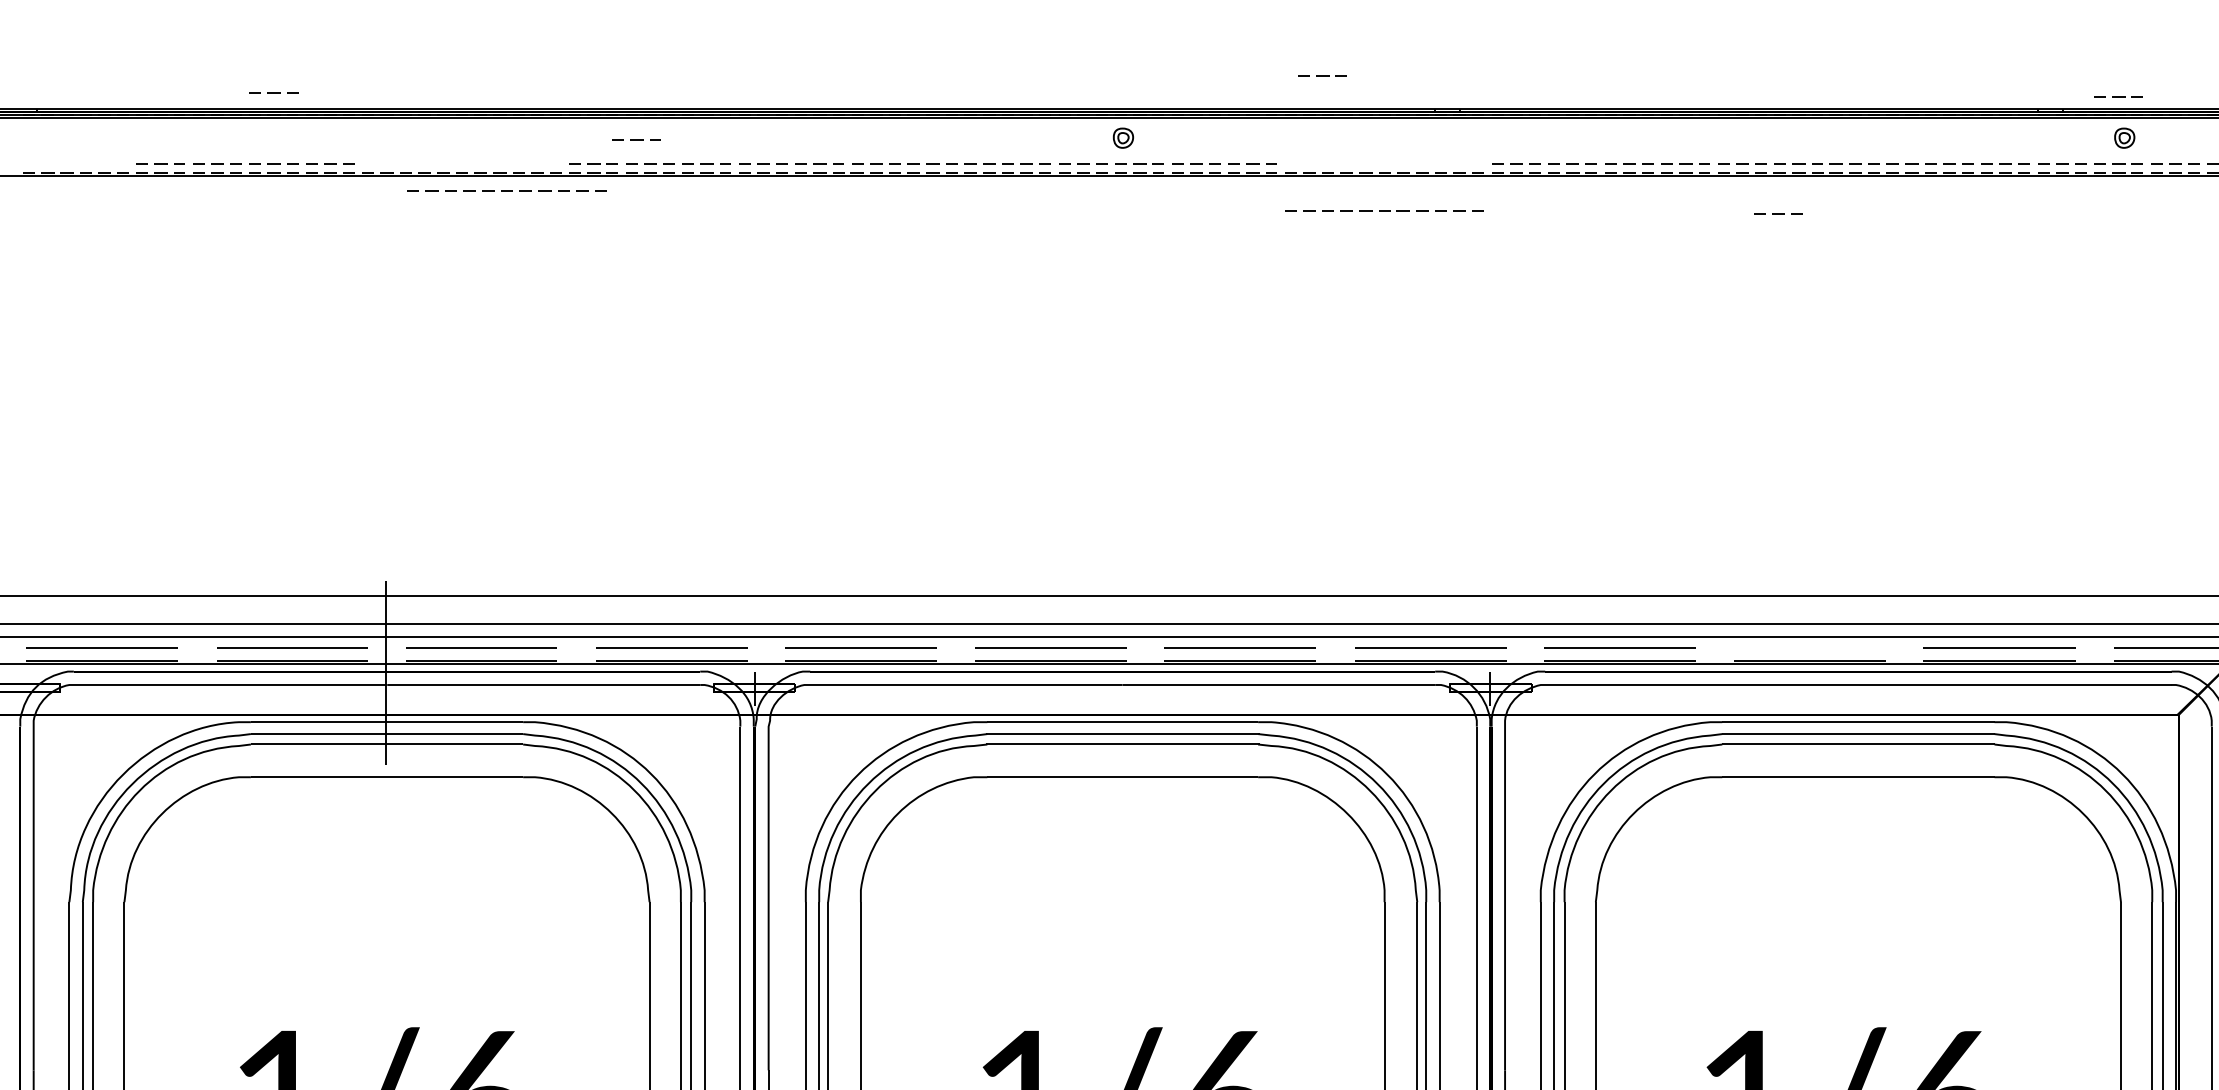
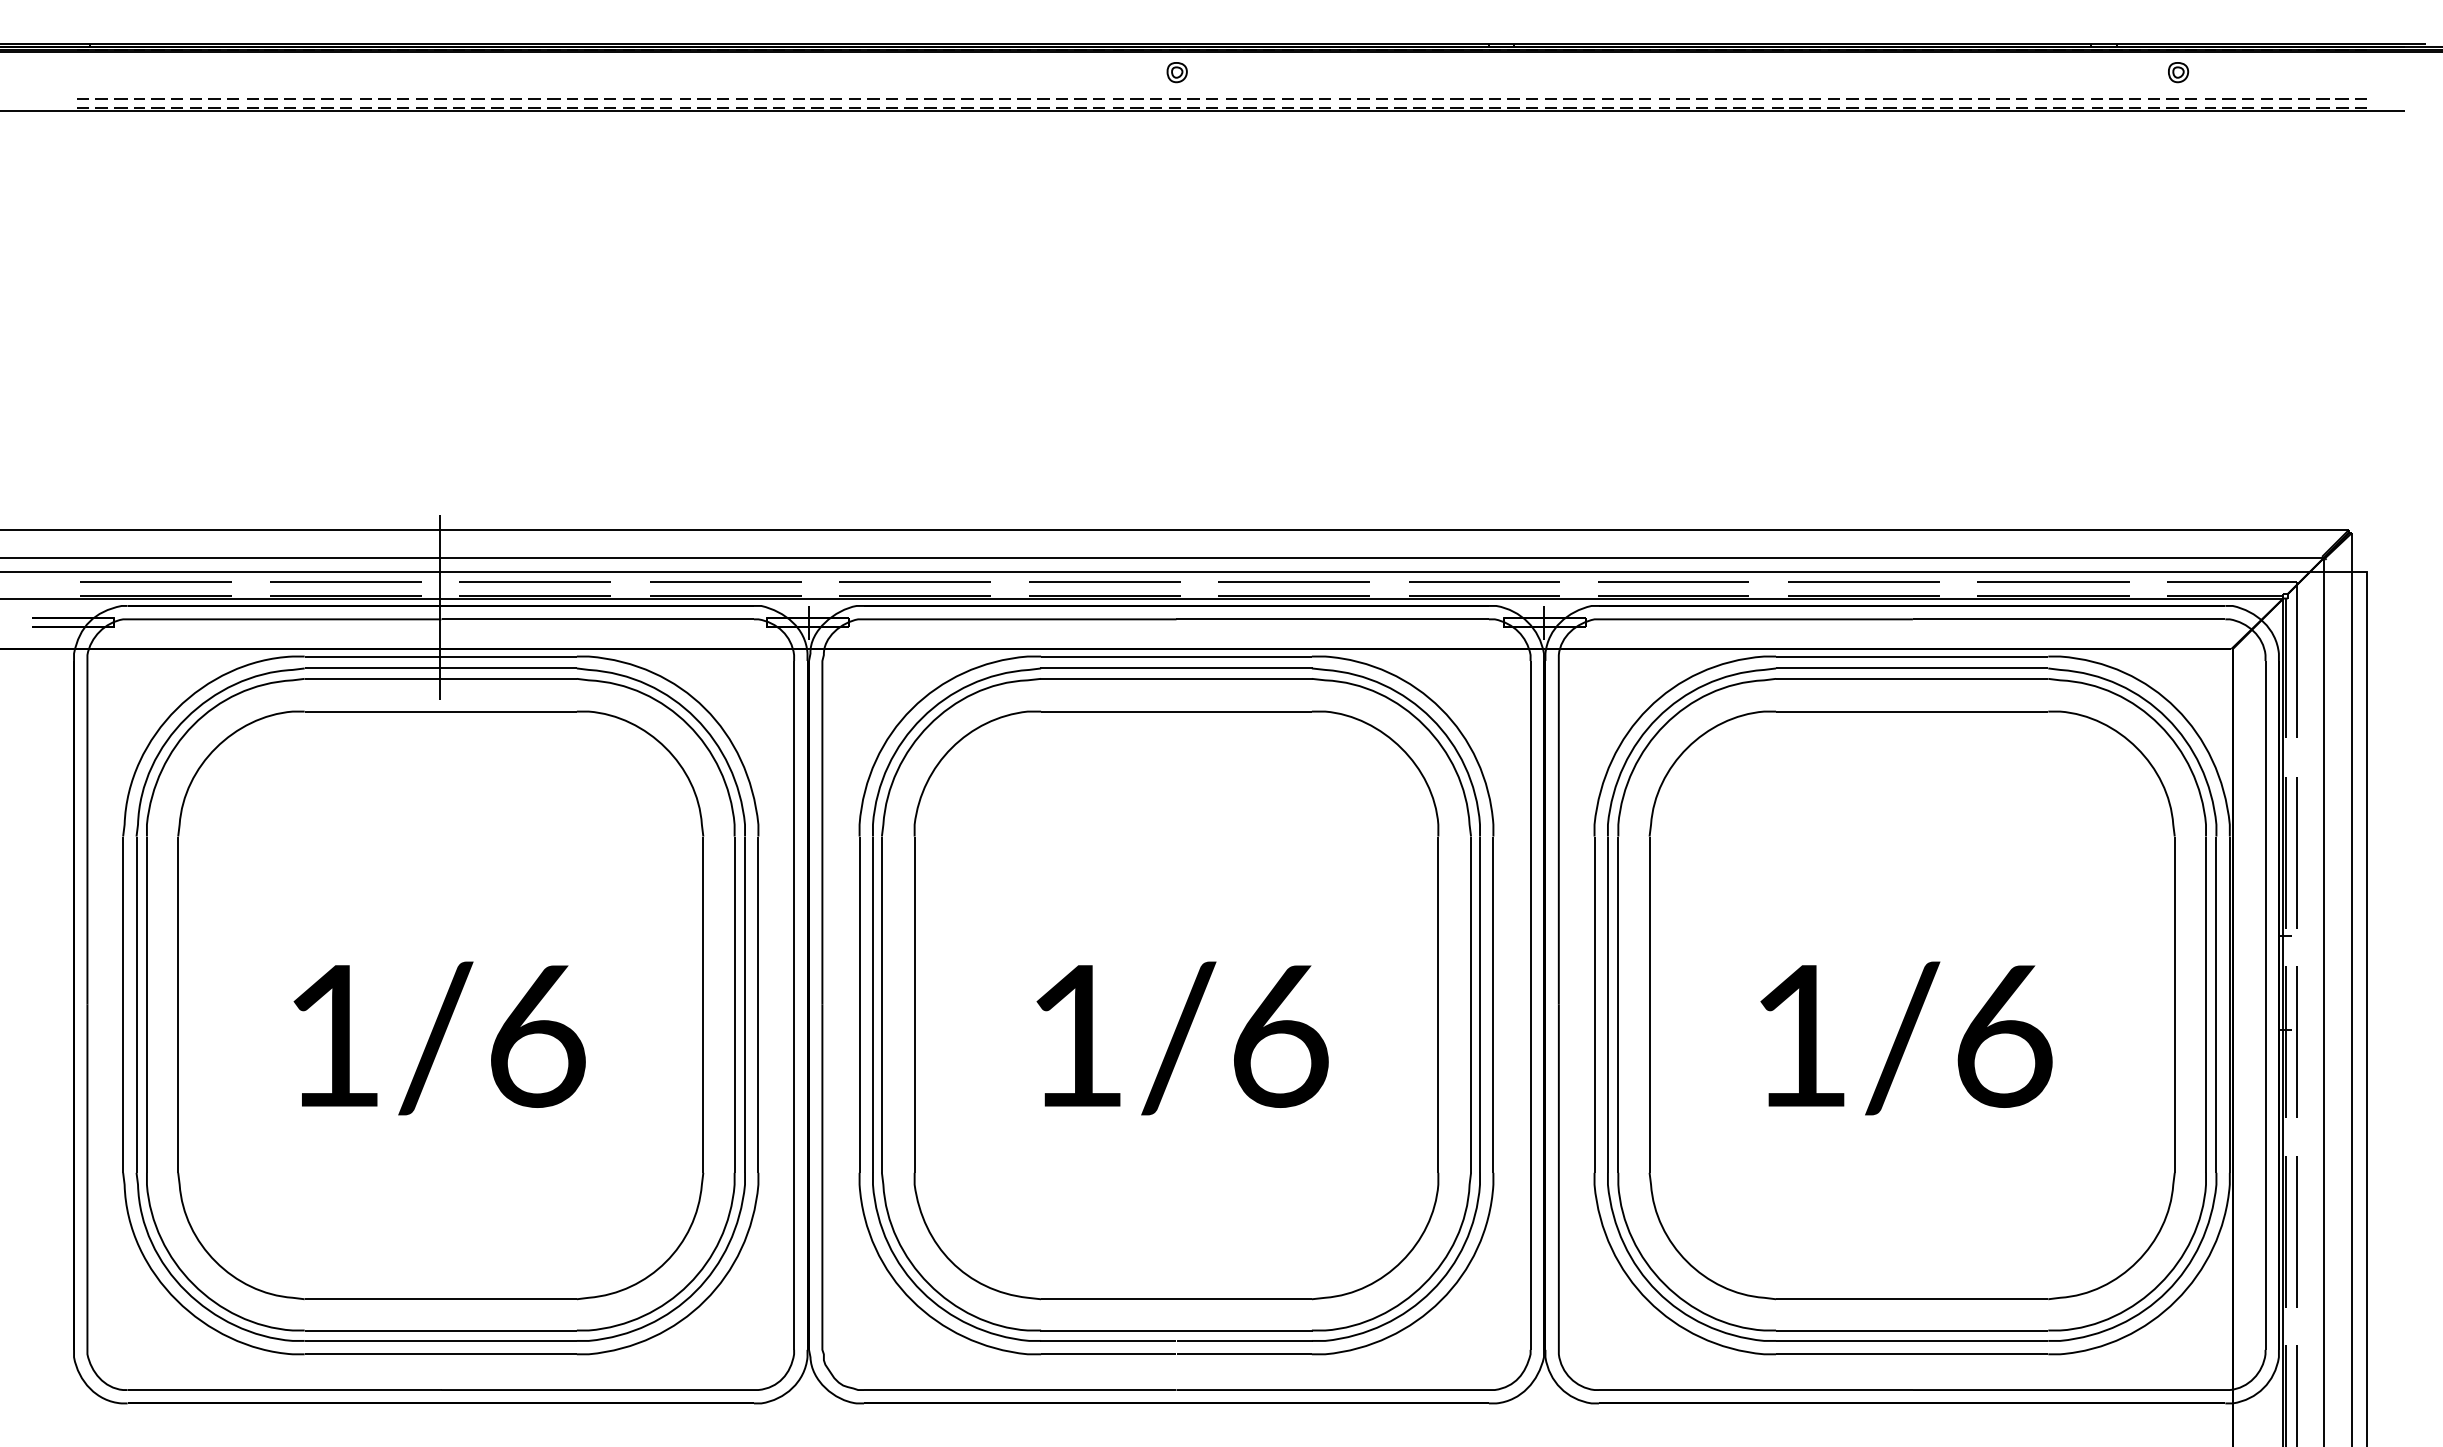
line: (1322, 76) -> (1376, 10), removed
line: (273, 93) -> (327, 27), removed
line: (2118, 97) -> (2172, 31), removed
line: (636, 140) -> (690, 74), removed
line: (73, 164) -> (127, 98), added
line: (506, 191) -> (515, 98), moved
line: (1384, 211) -> (1438, 98), moved
line: (1778, 214) -> (1832, 148), removed
line: (1809, 647) -> (1863, 581), added

